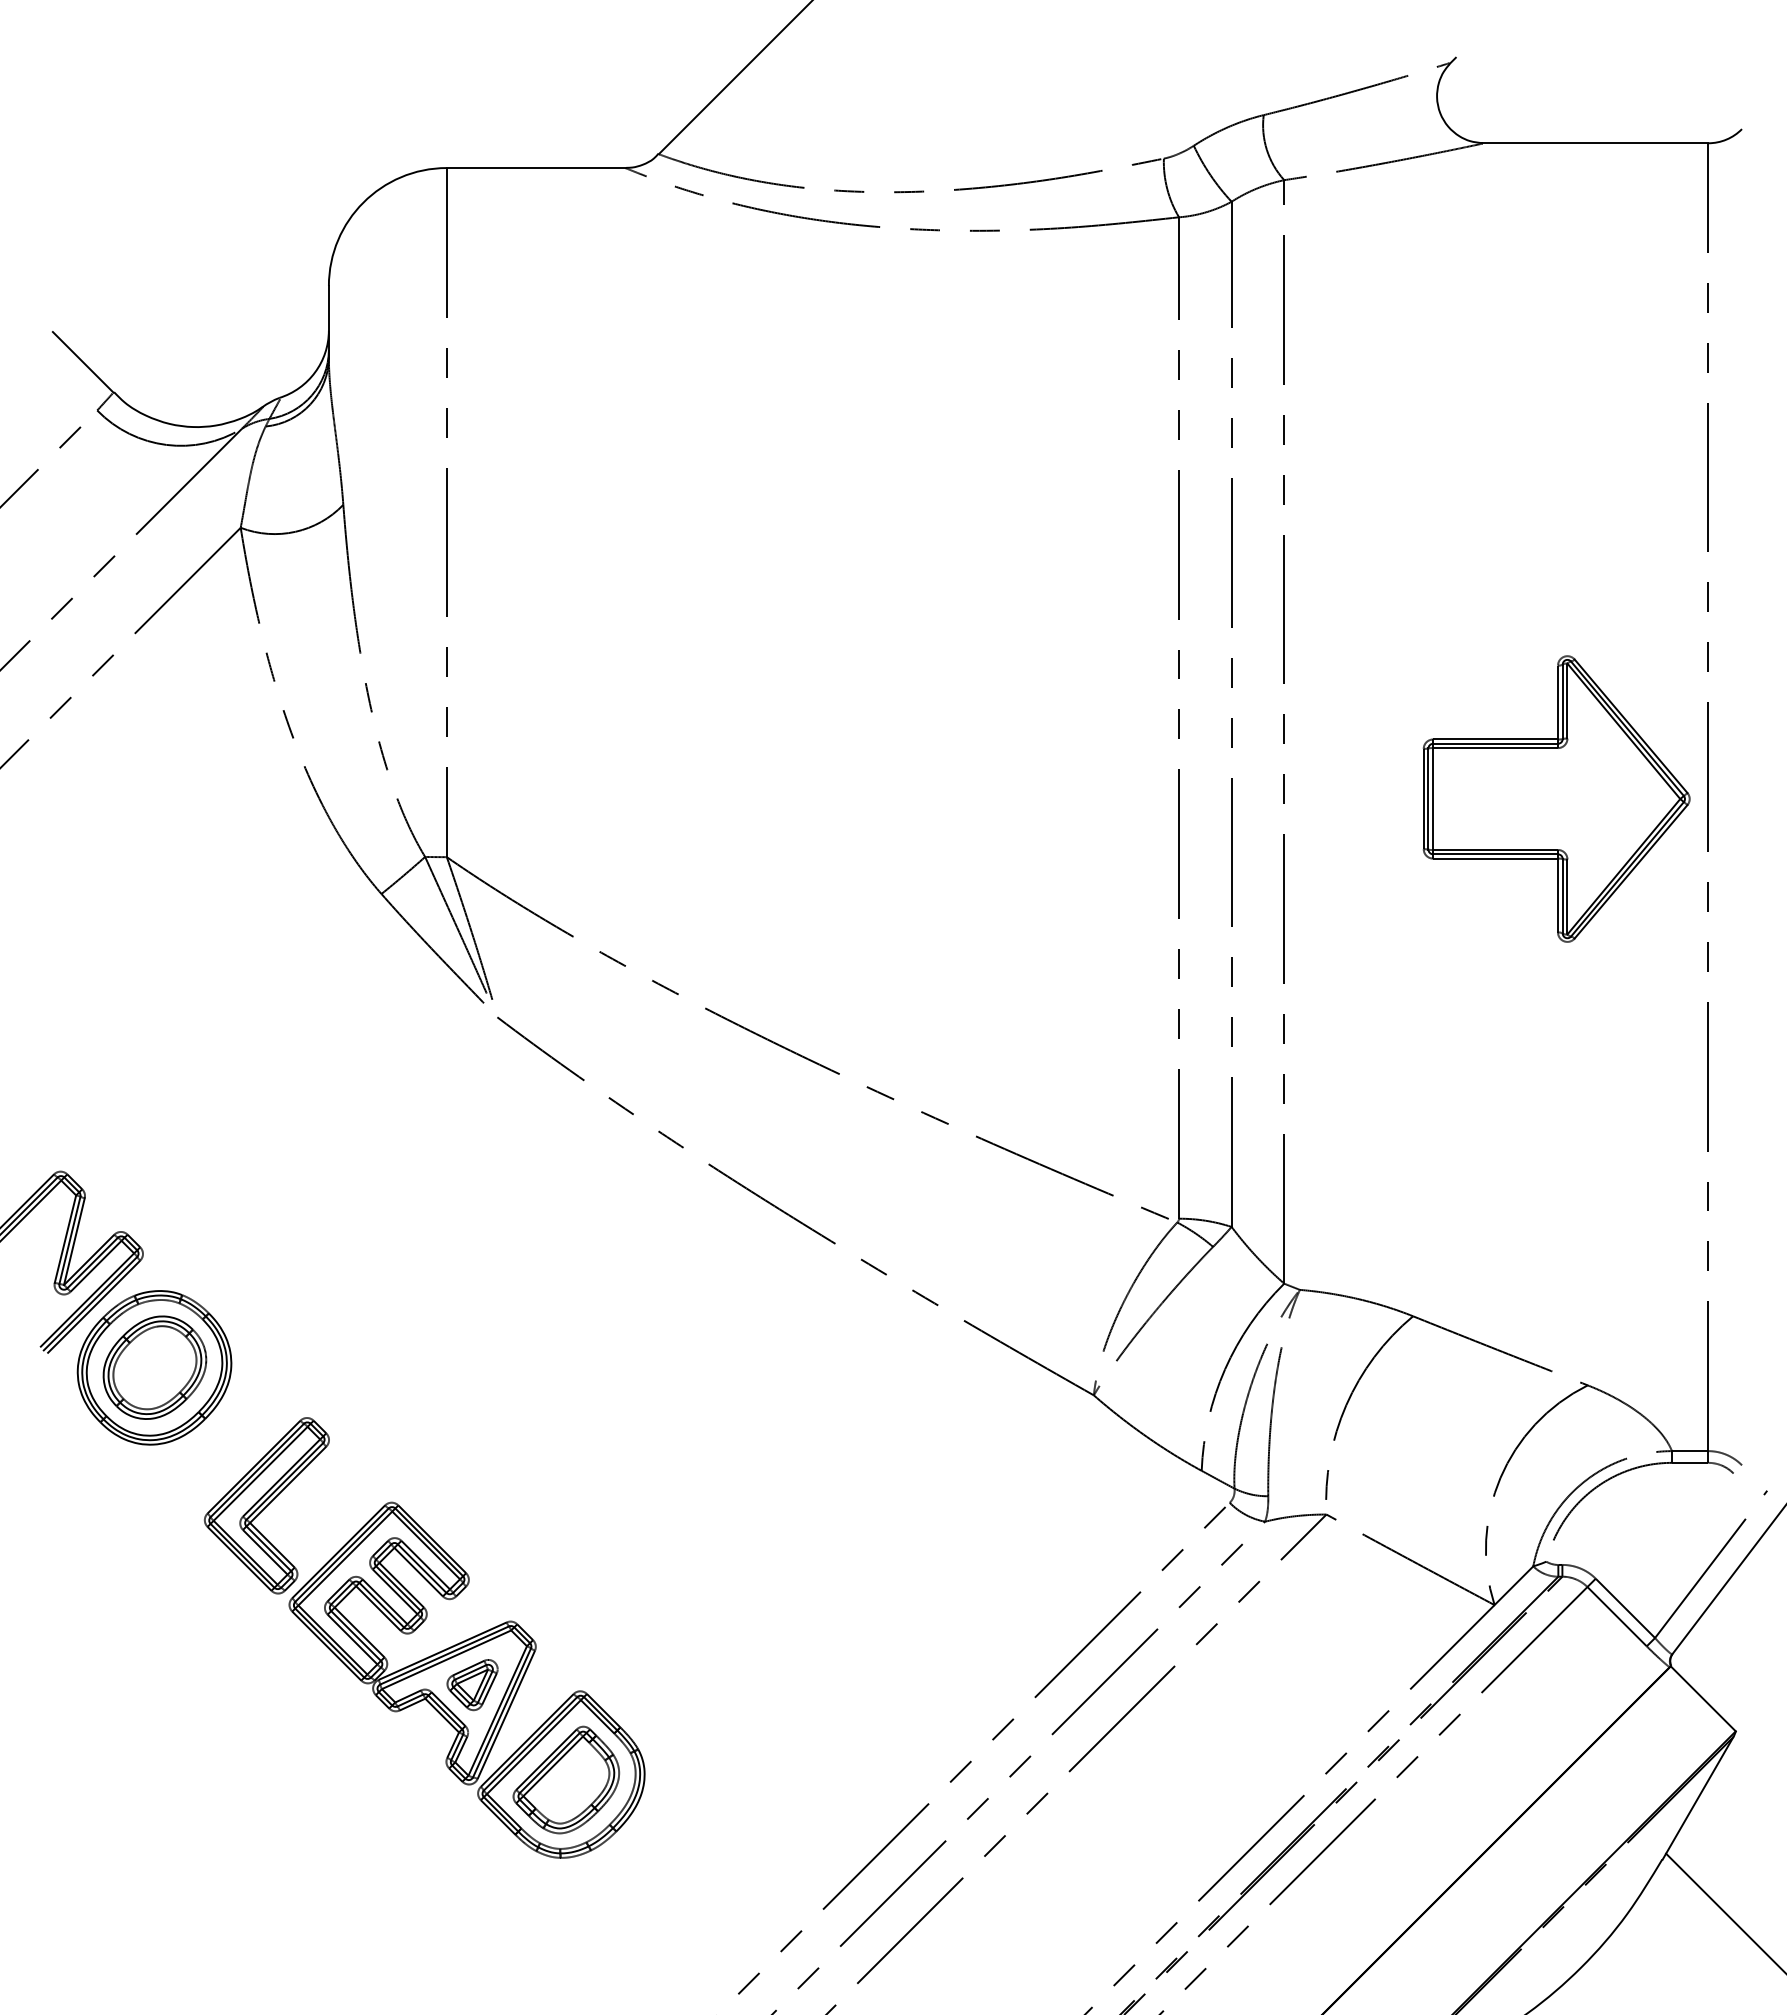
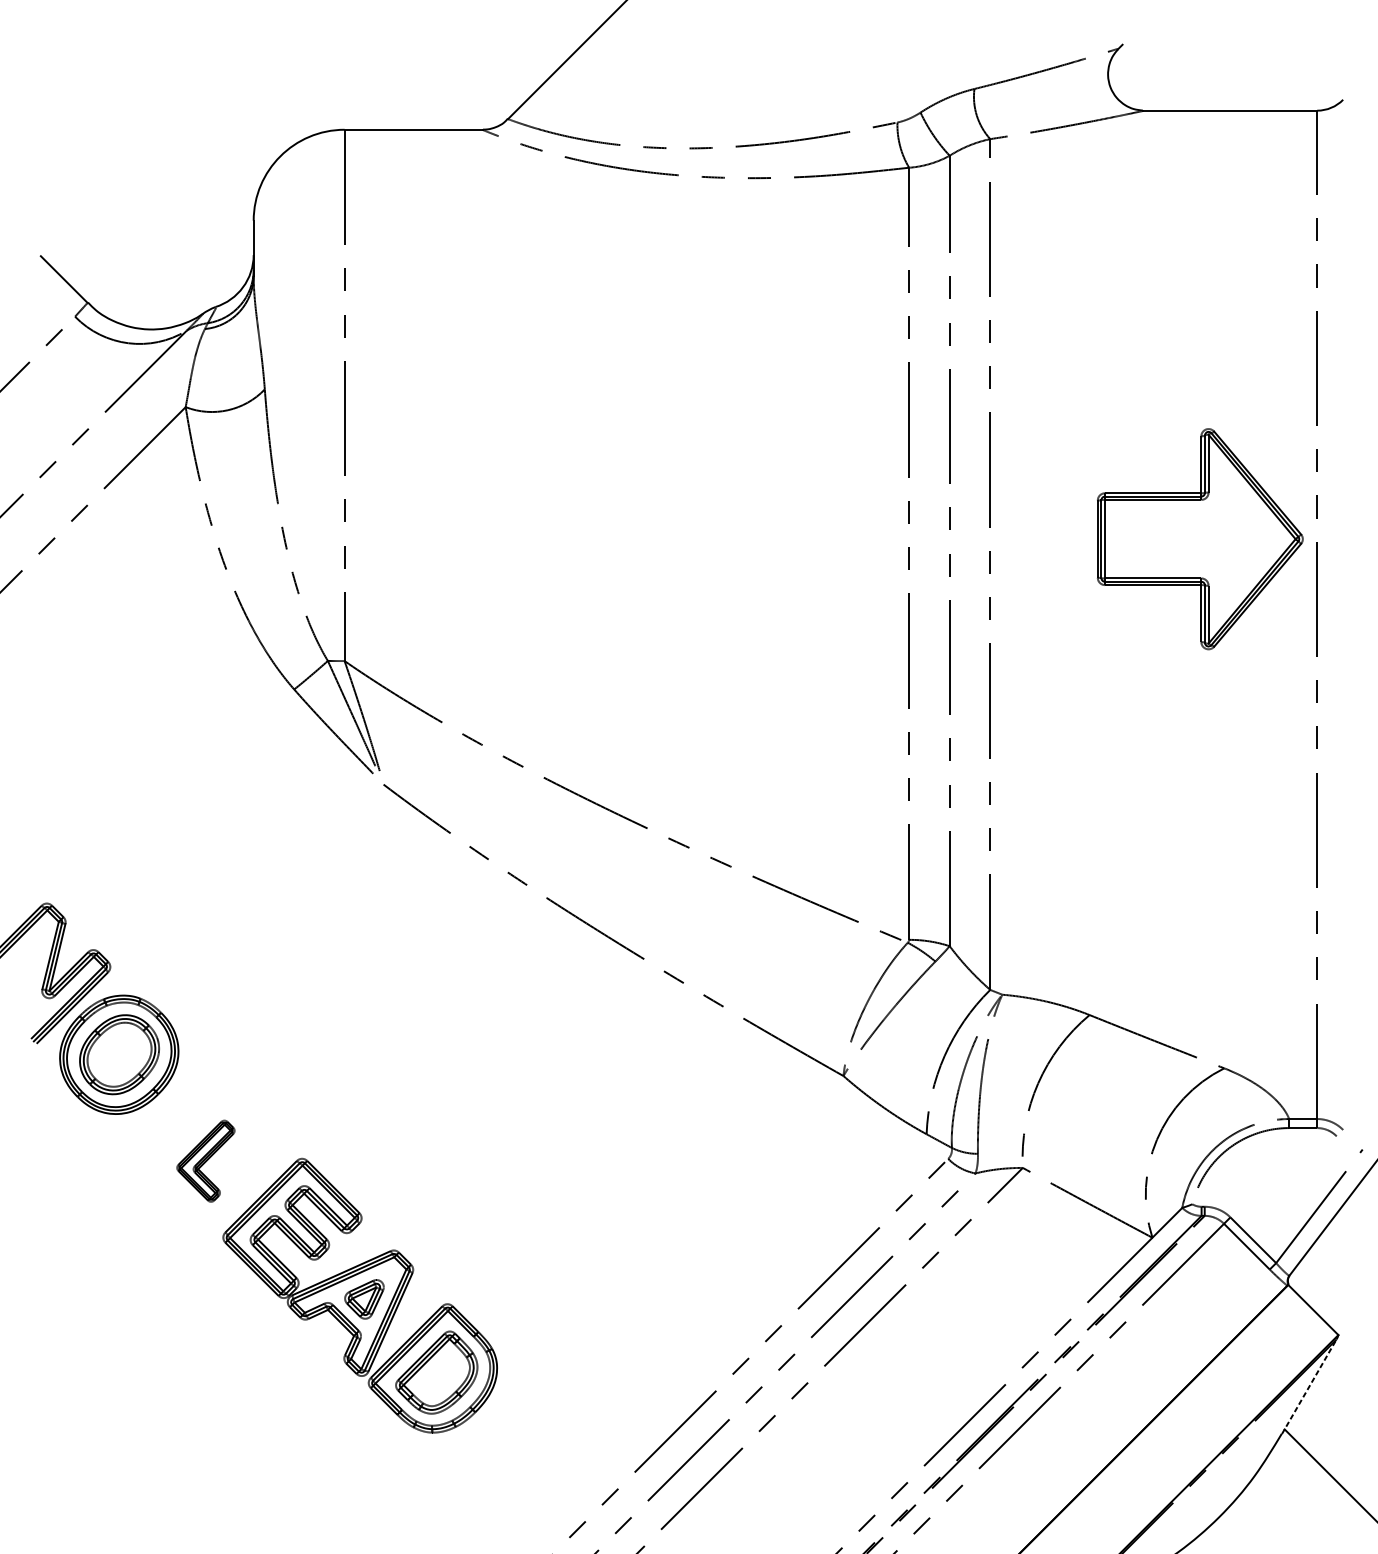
part: (1556, 798) -> (1200, 538), moved
part: (266, 1505) -> (205, 1160), size x0.6
line: (1698, 1798) -> (1309, 1386), solid -> dashed

